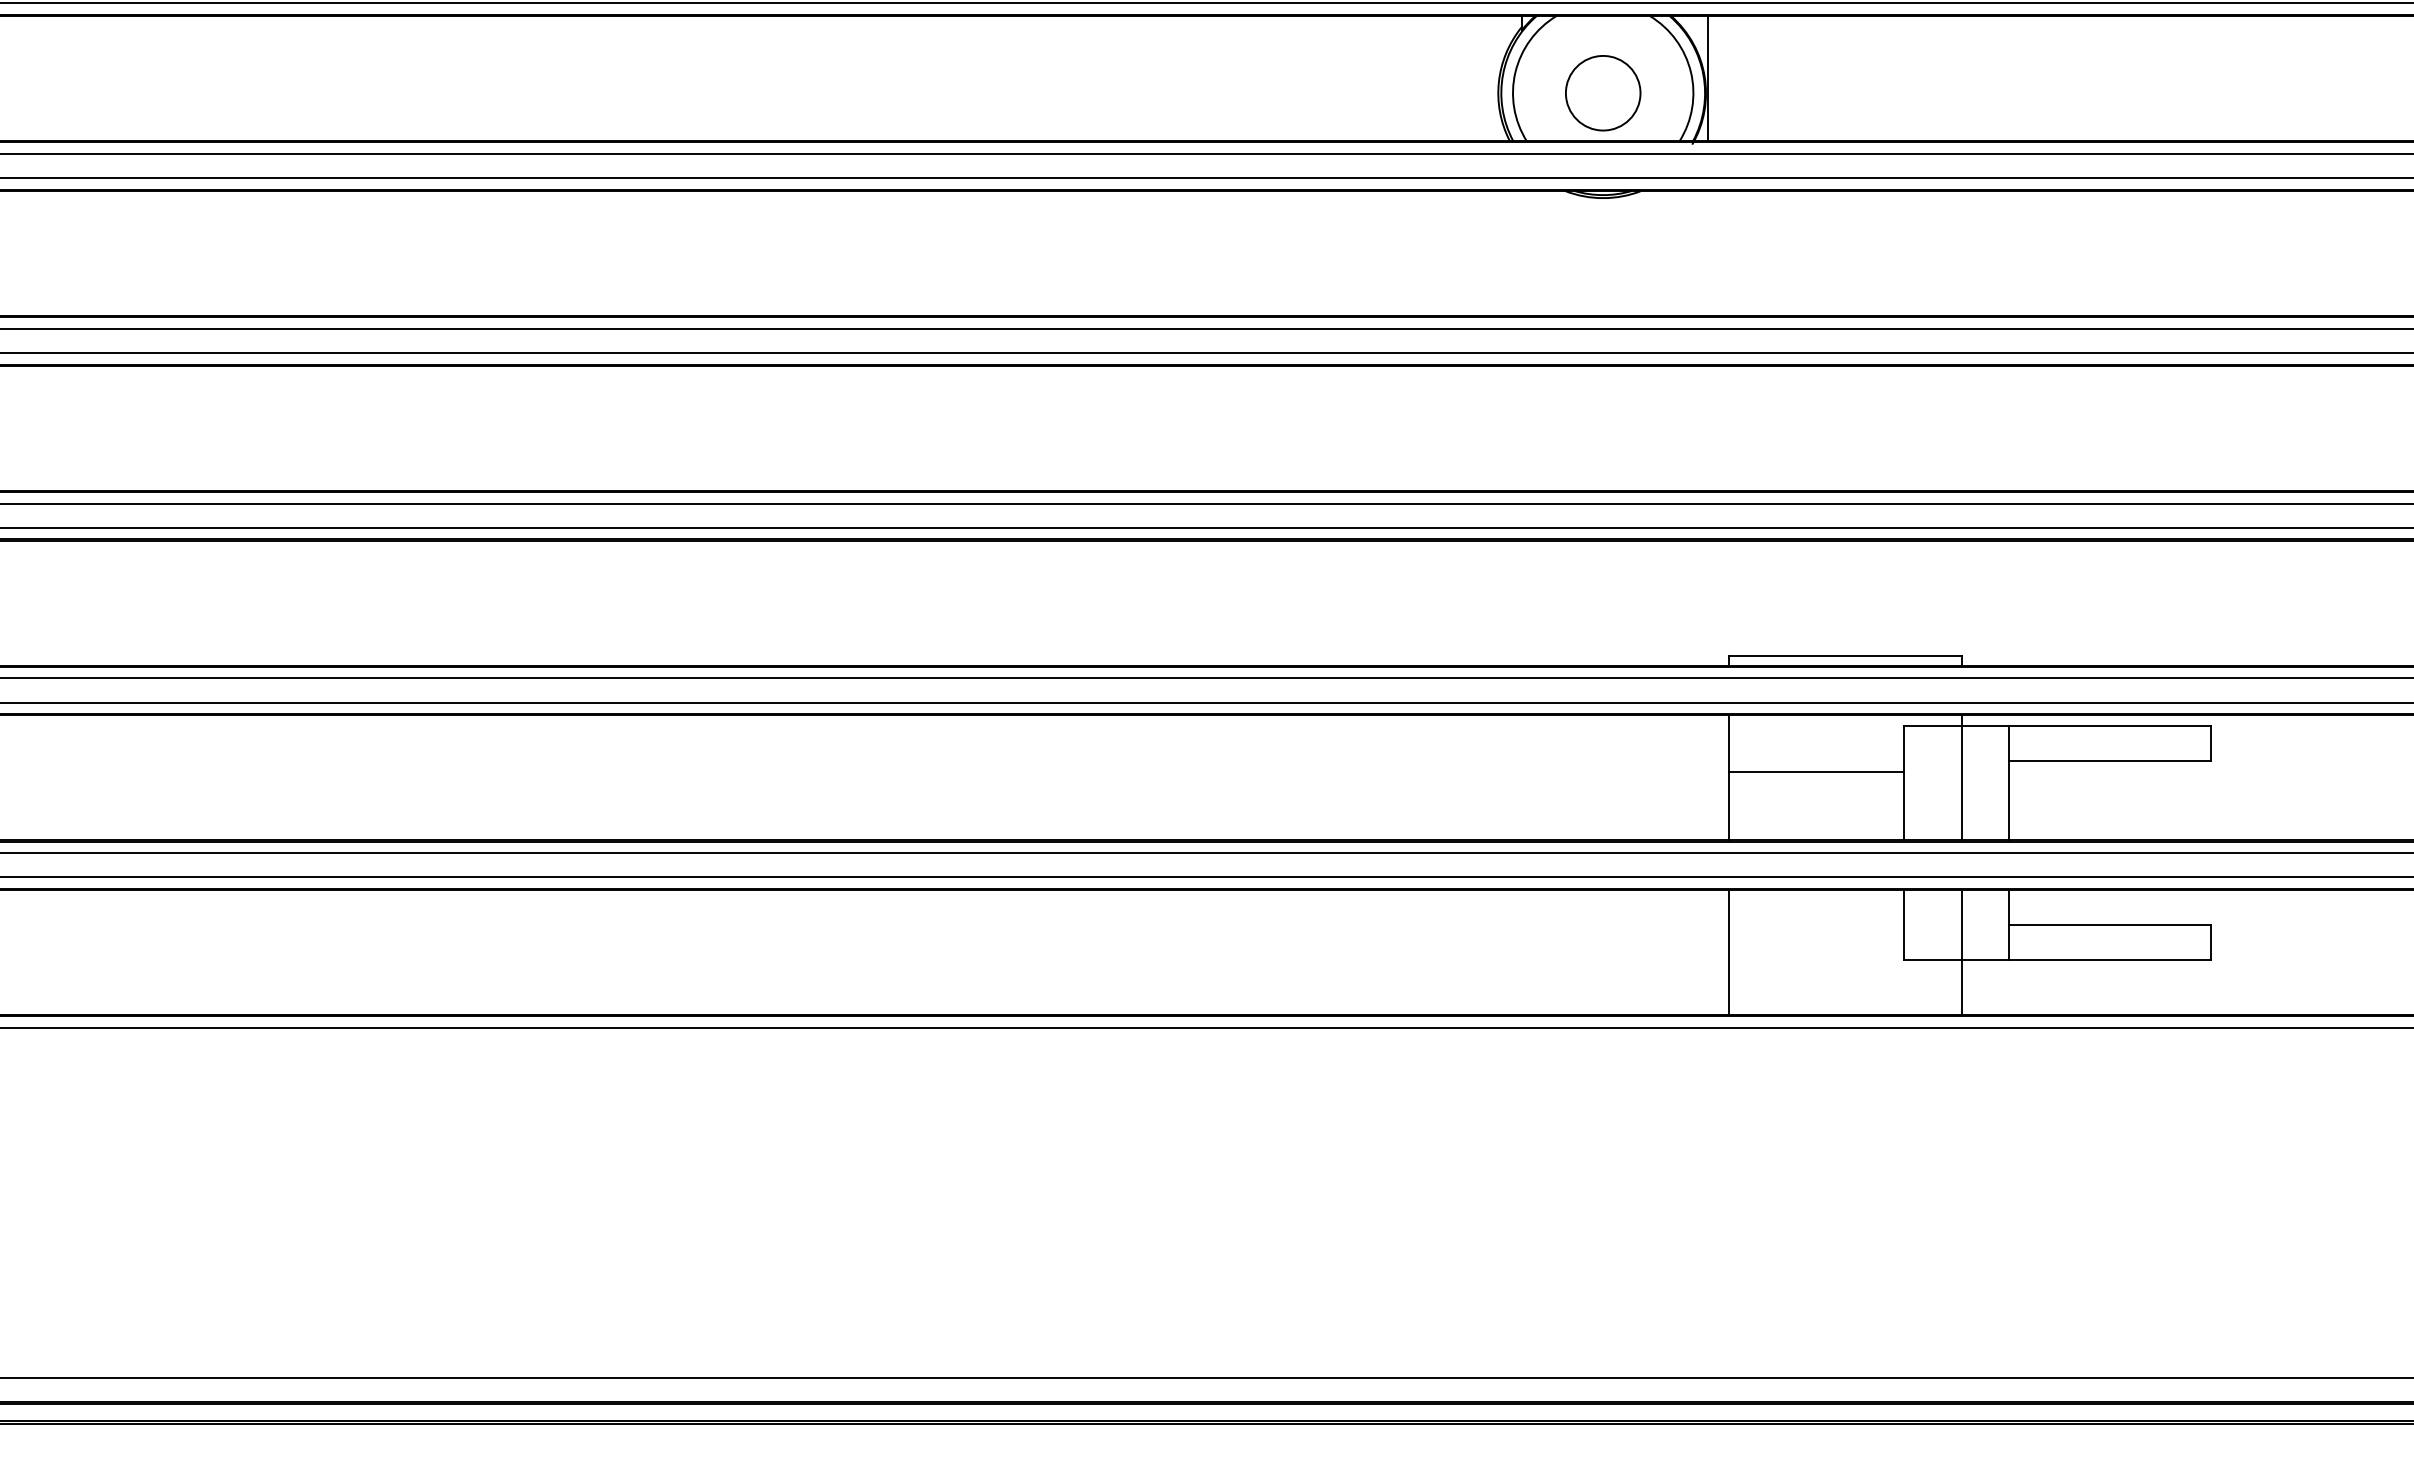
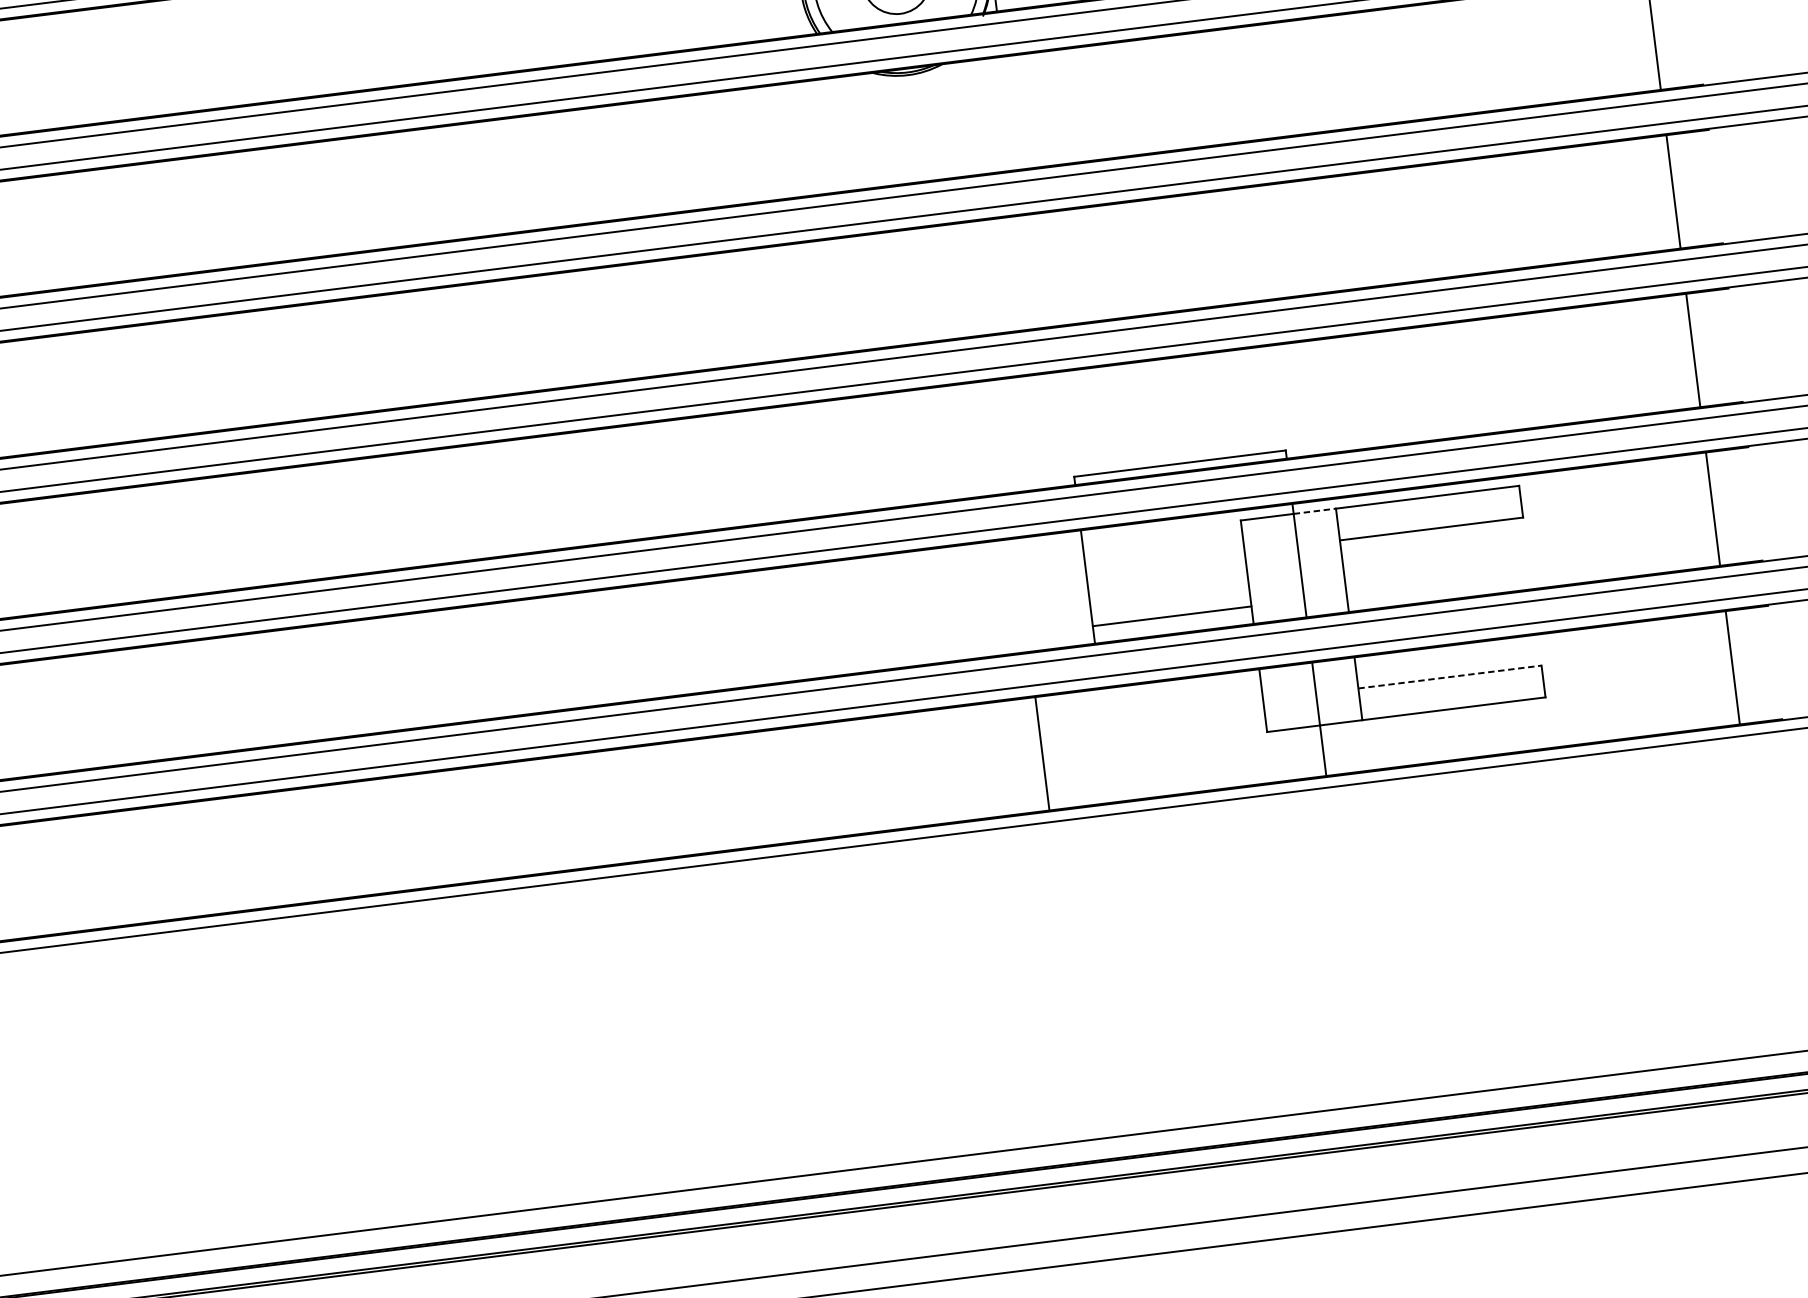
line: (1986, 726) -> (1315, 511), solid -> dashed
line: (1816, 772) -> (1172, 616), moved
line: (2109, 924) -> (1449, 677), solid -> dashed
line: (1729, 952) -> (1042, 753), moved

